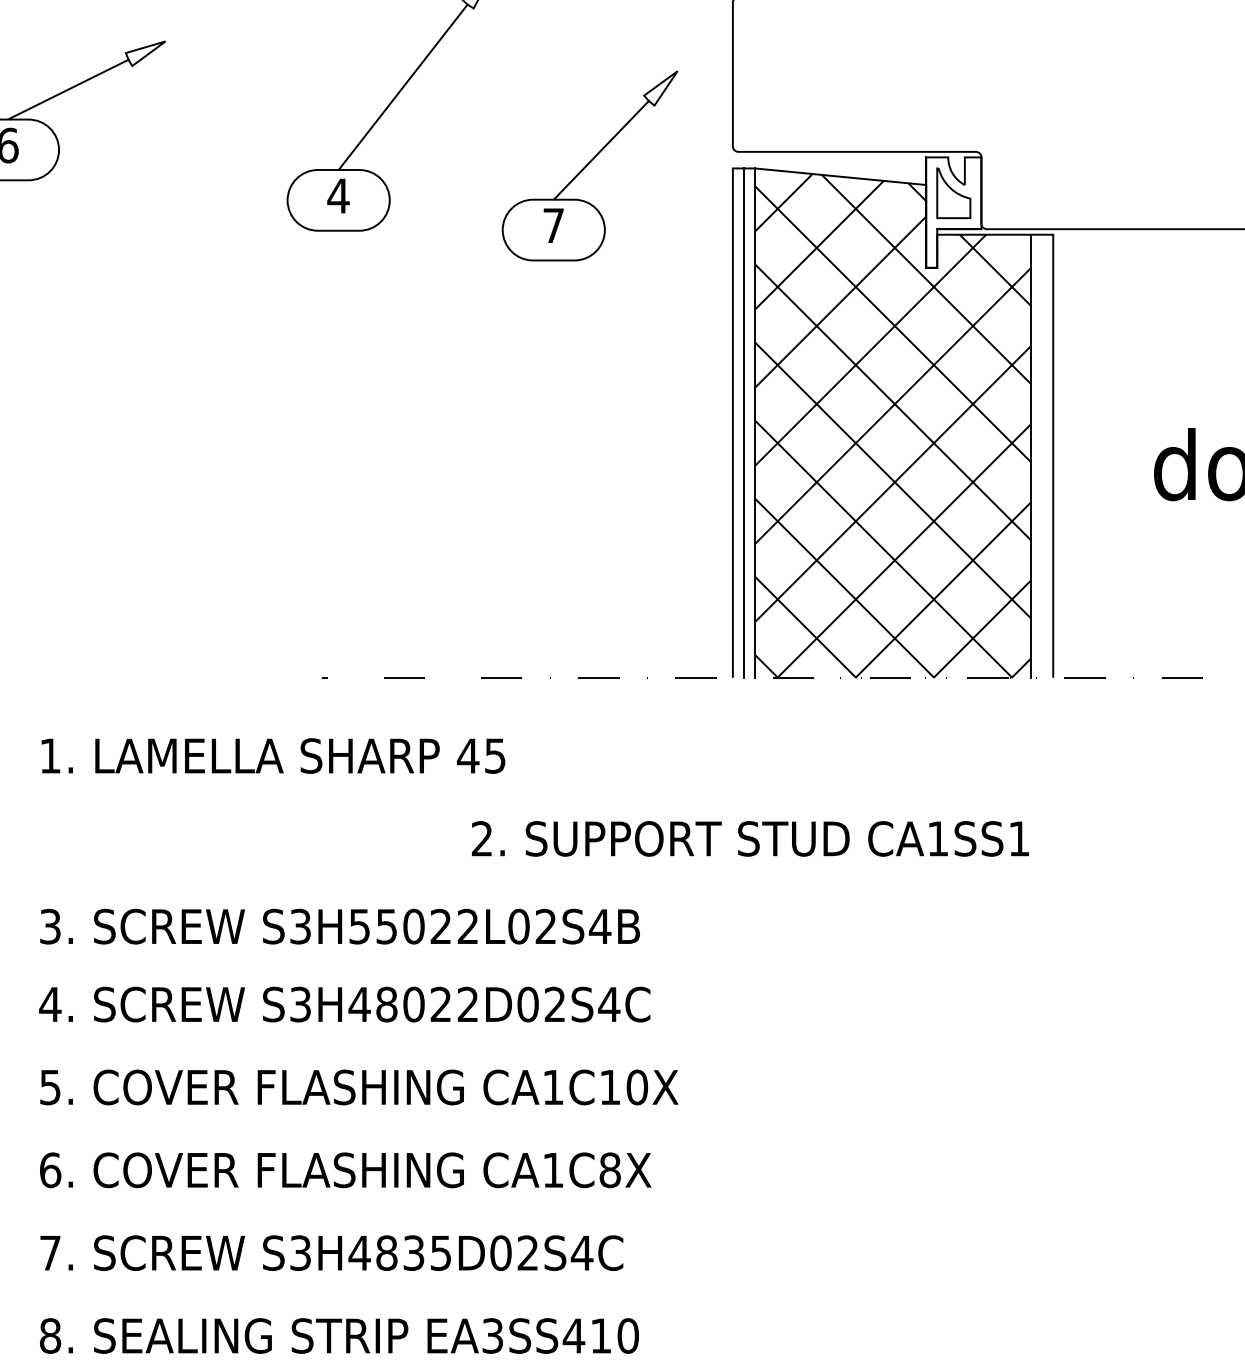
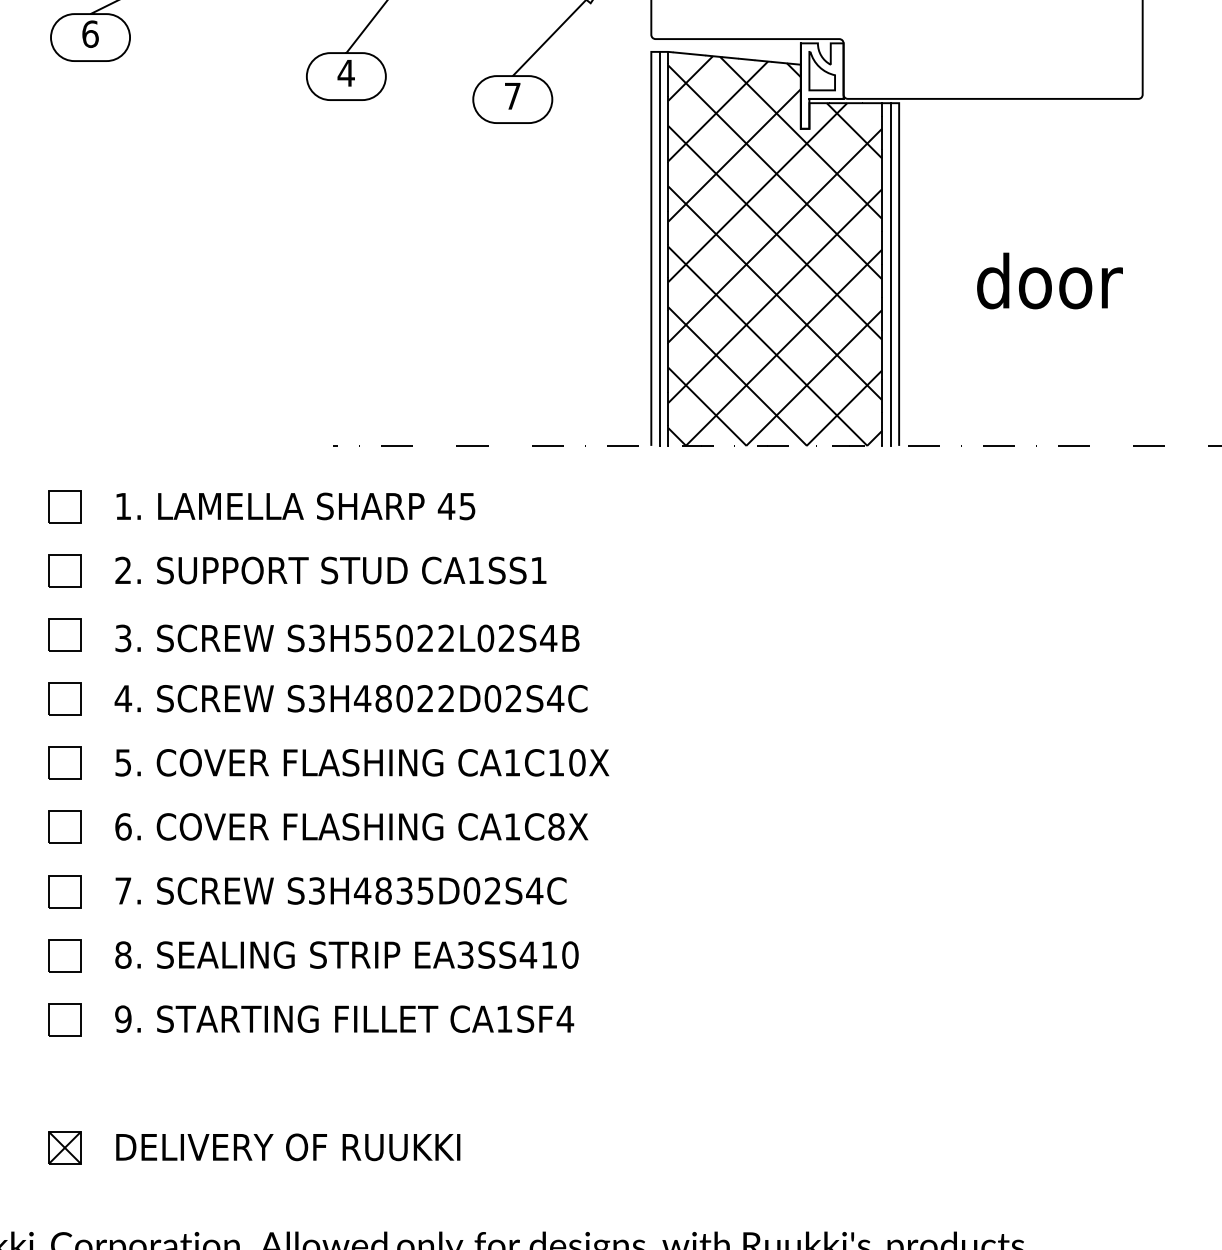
line: (1042, 456) -> (890, 274), added
text: (749, 838) -> (330, 570), moved

